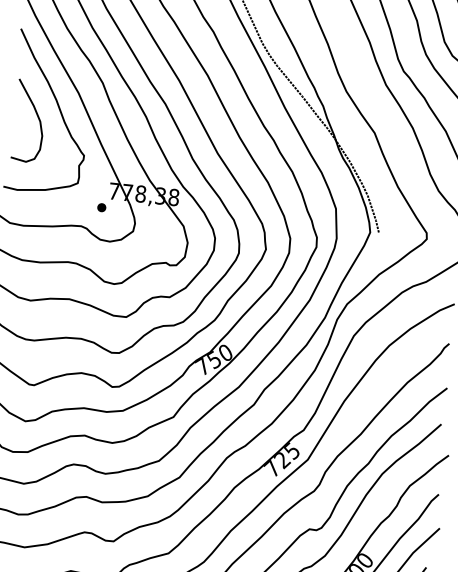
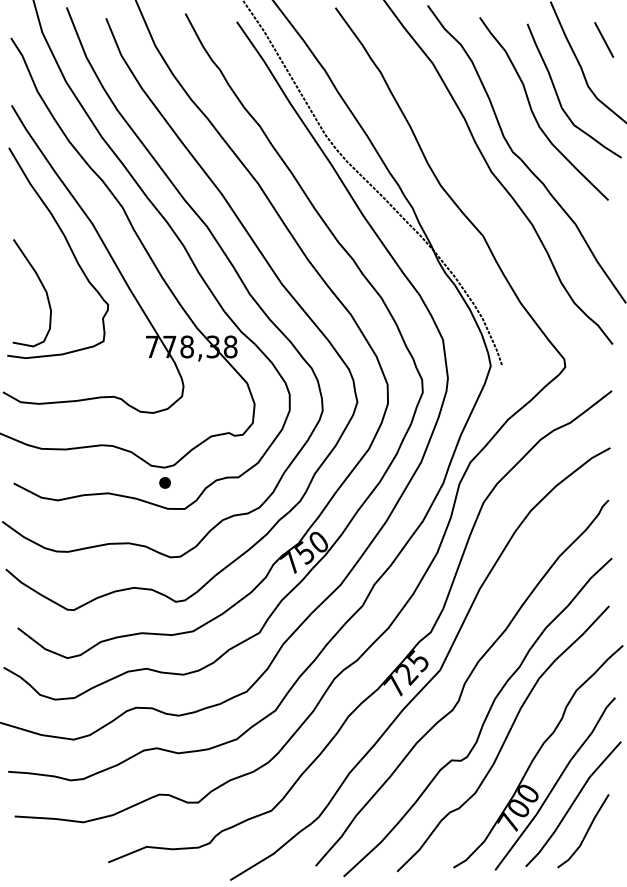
curve: (37, 116) -> (41, 285), moved
part: (101, 207) -> (164, 482), moved

